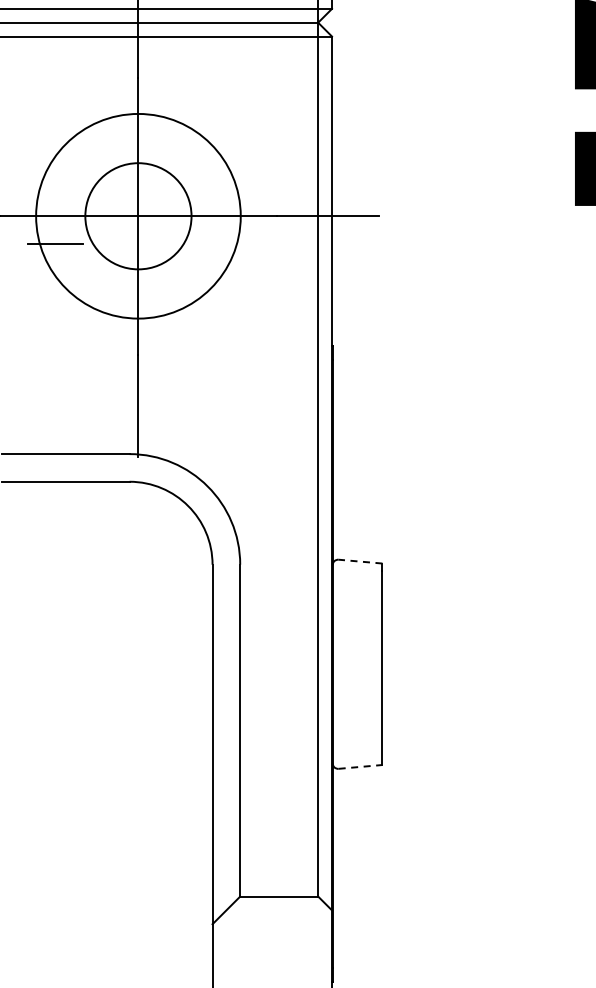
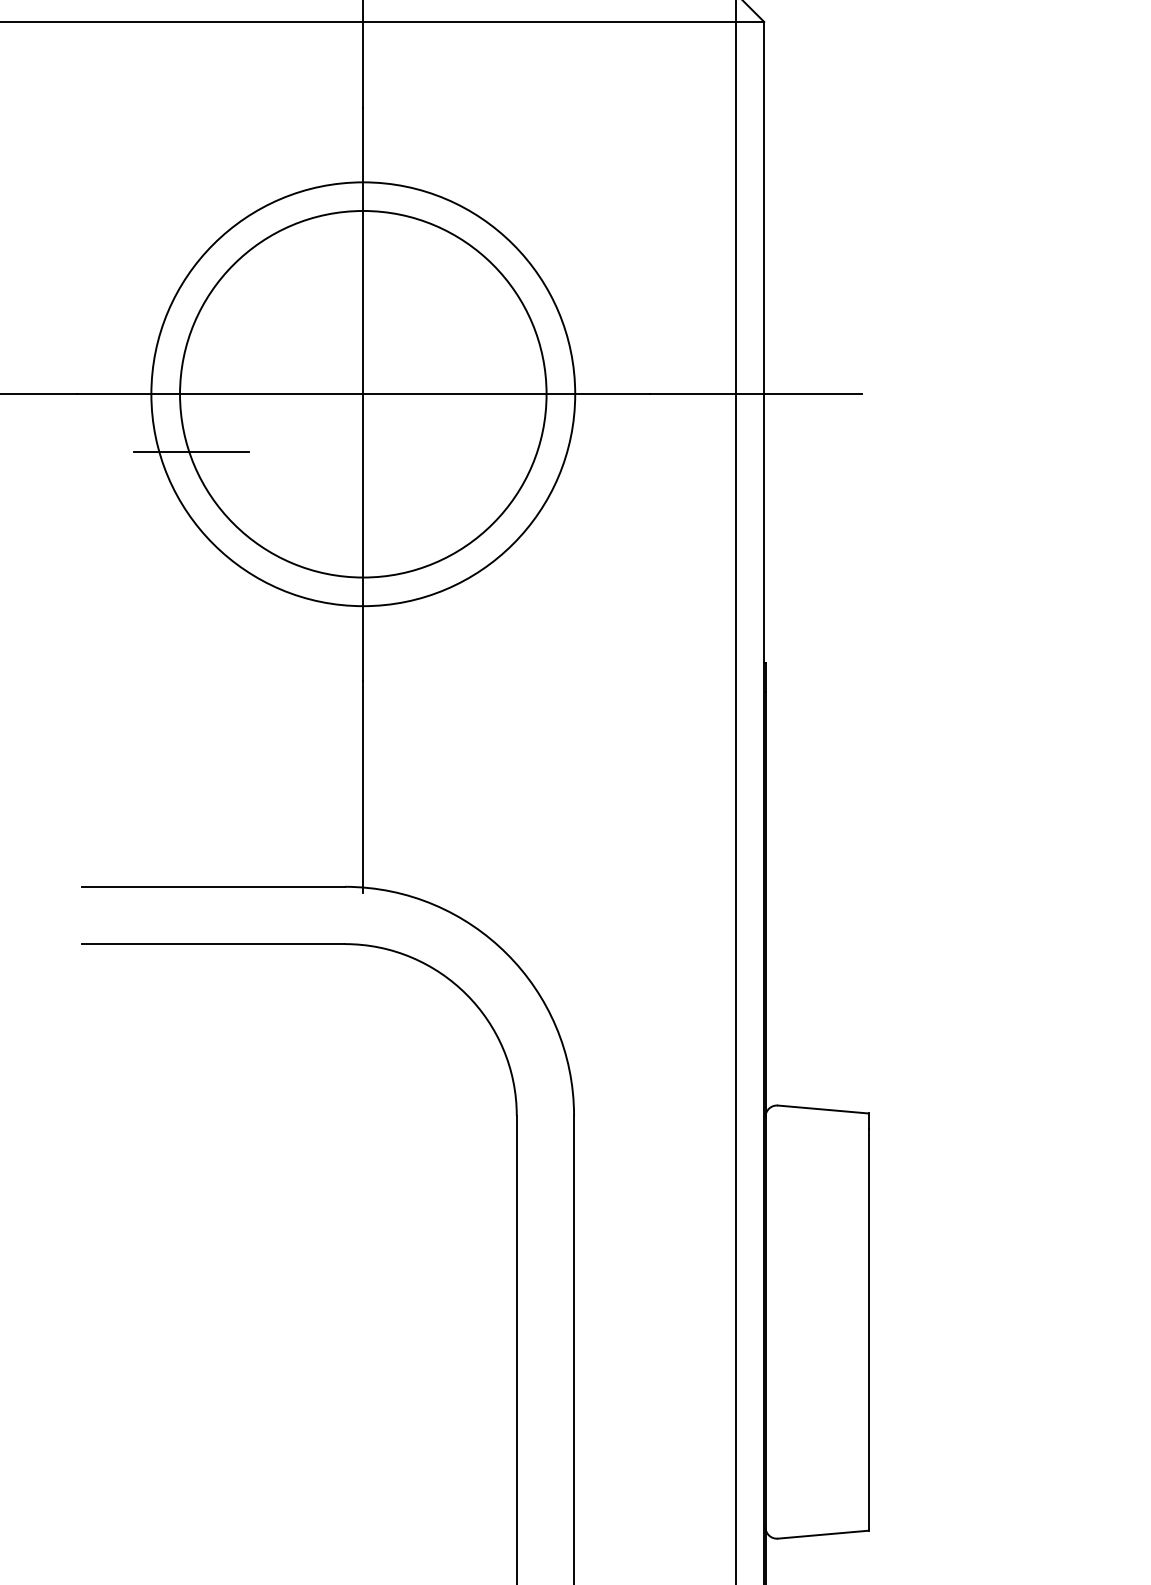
circle: (137, 215) -> (361, 392), size x1.67
line: (360, 561) -> (823, 1109), dashed -> solid
line: (360, 766) -> (823, 1533), dashed -> solid

